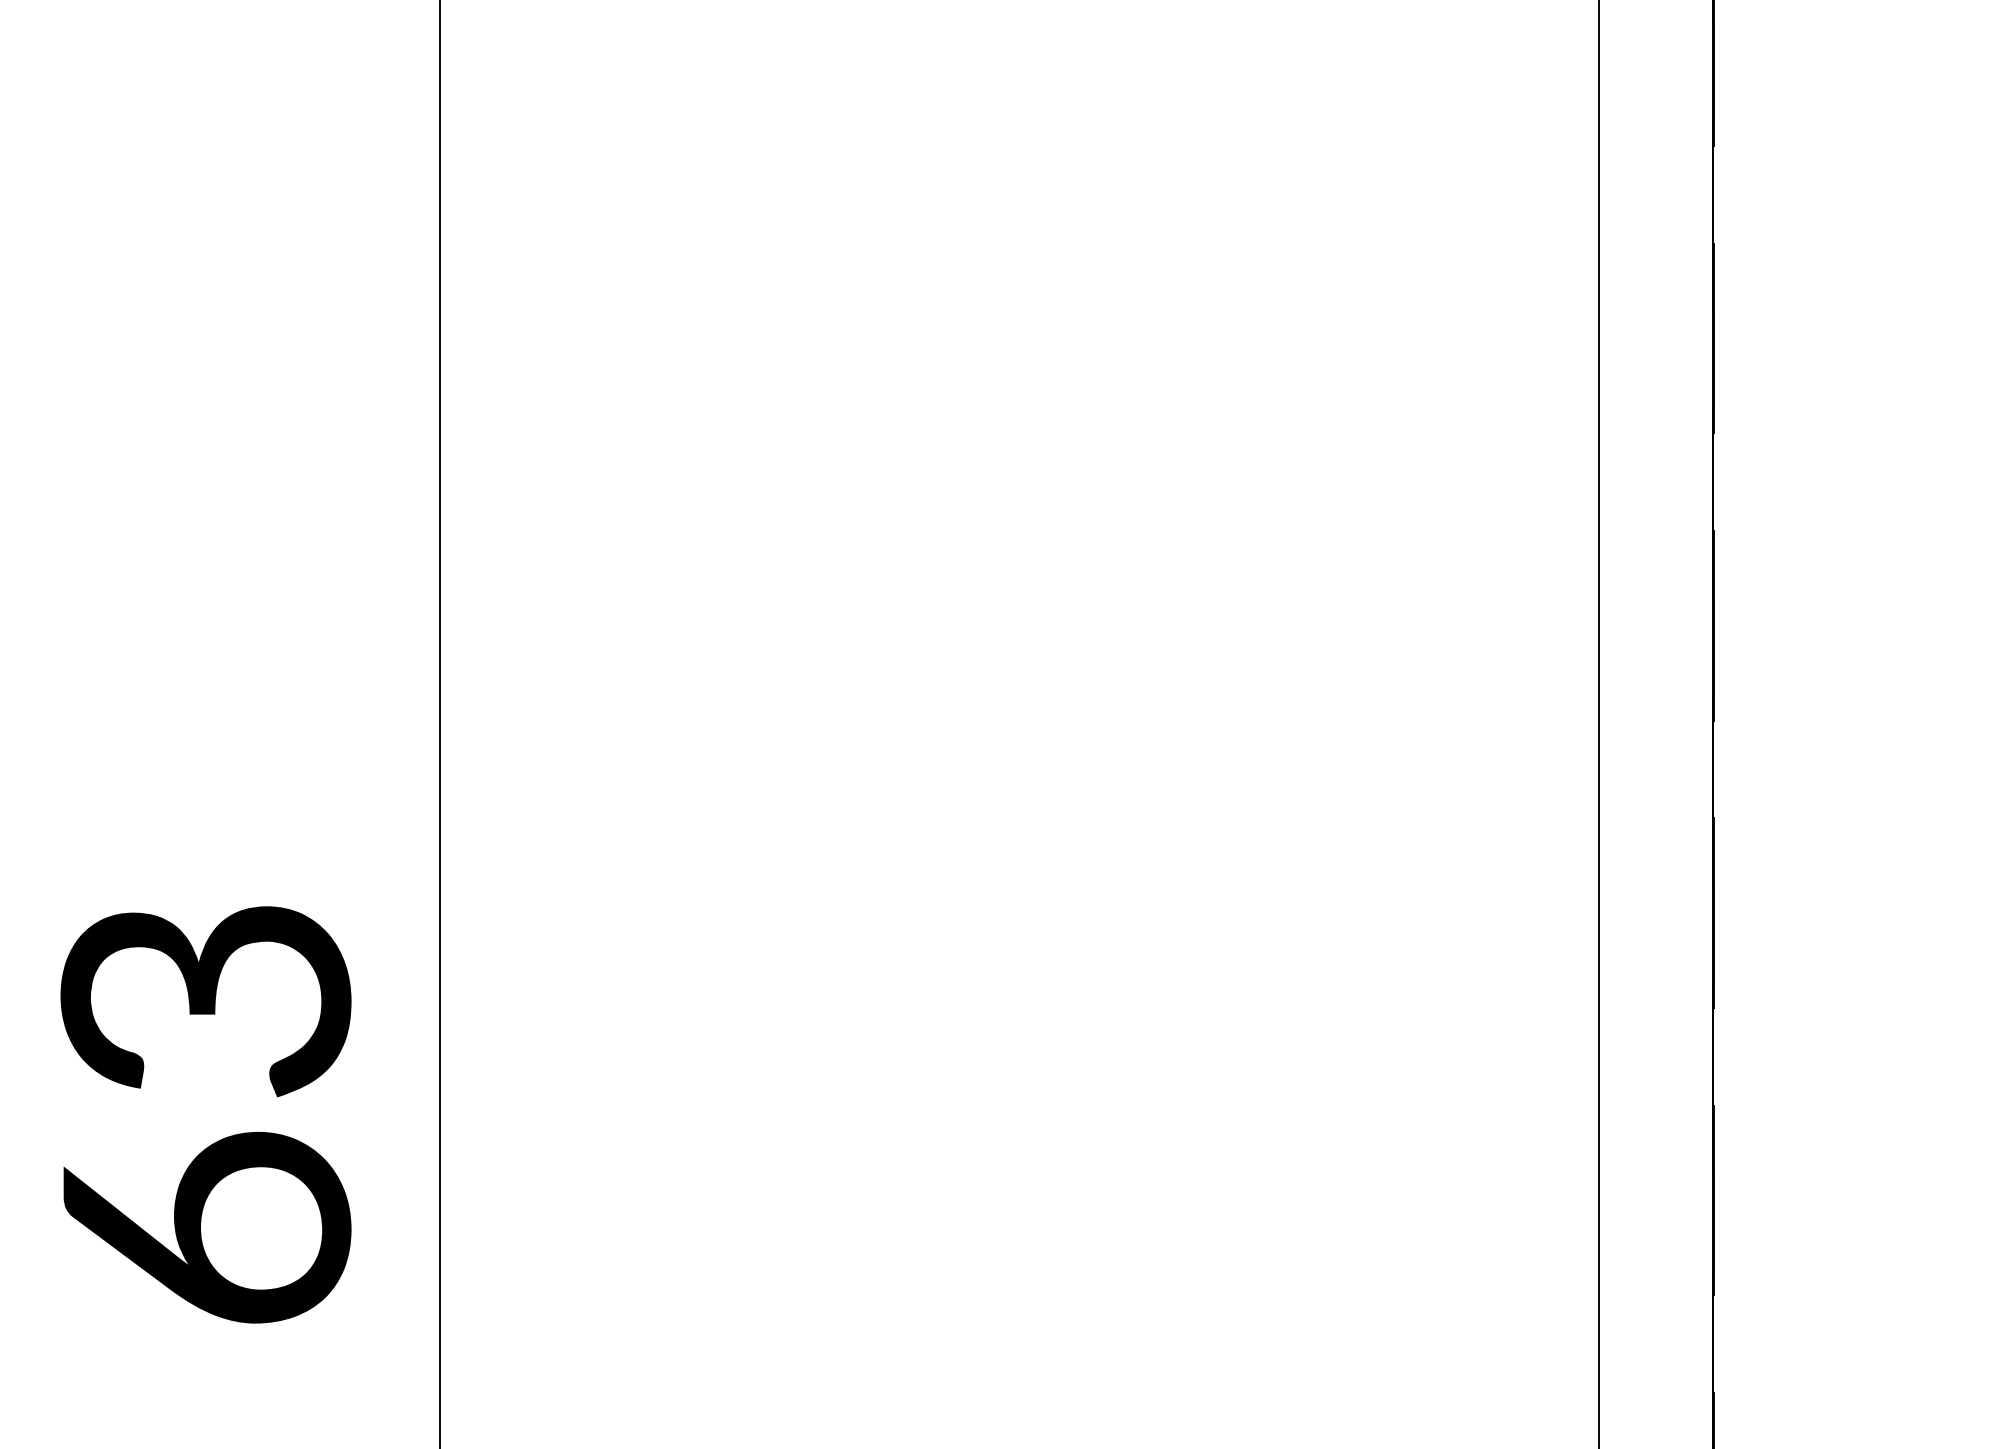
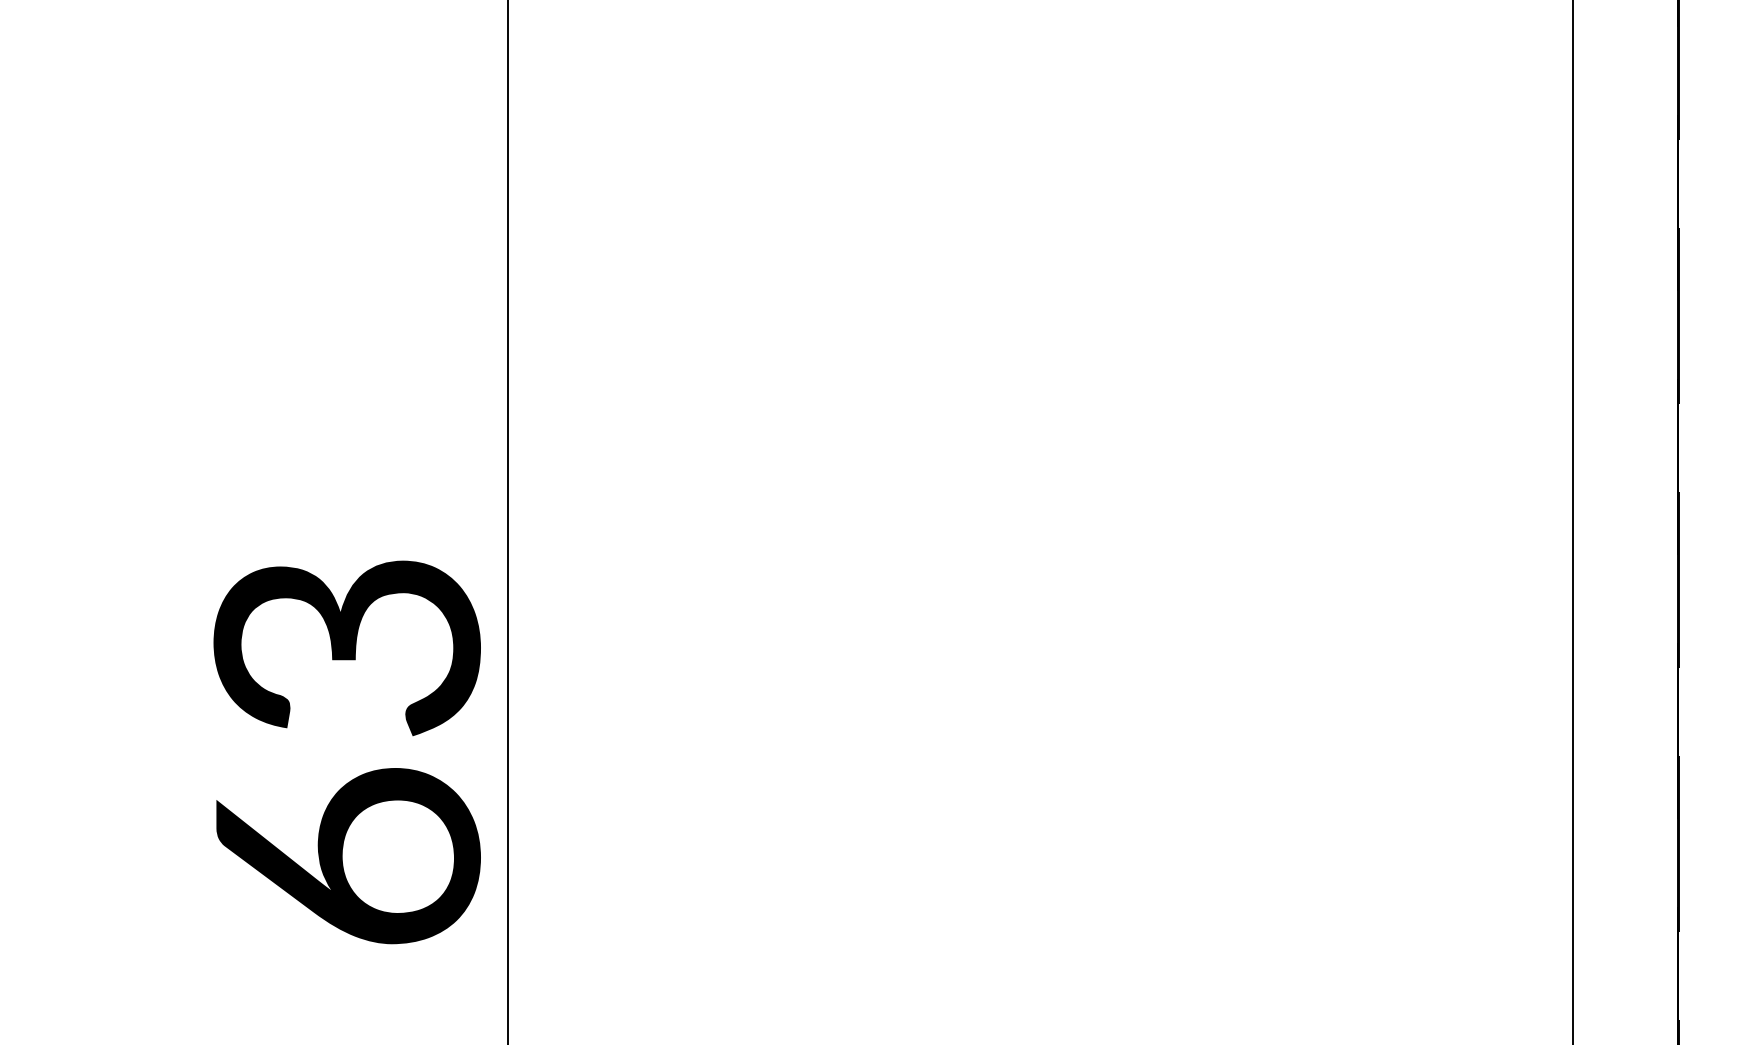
text: (205, 1114) -> (346, 752), moved

